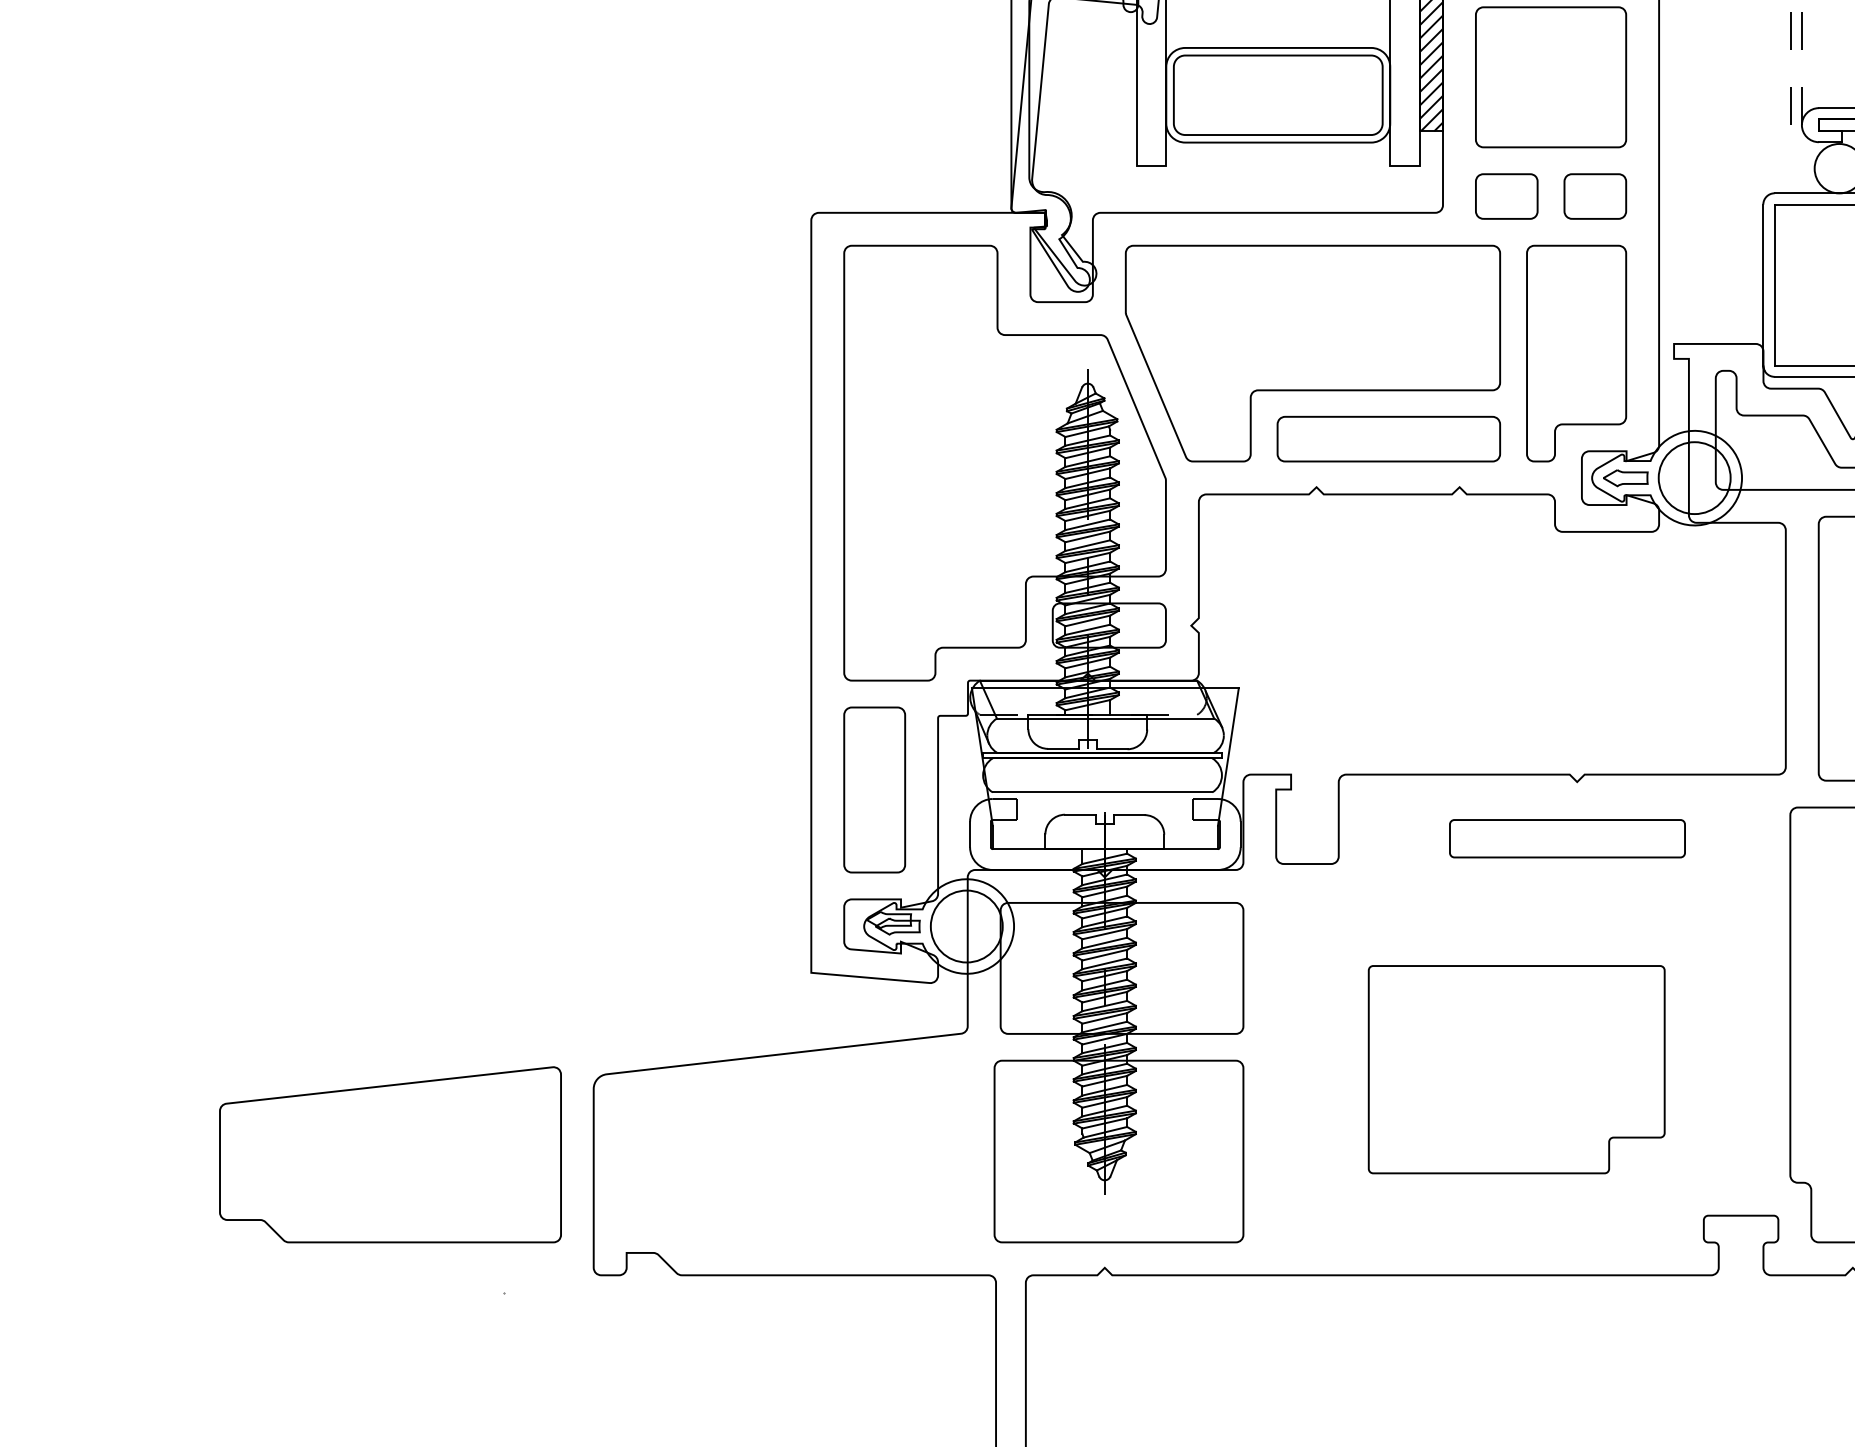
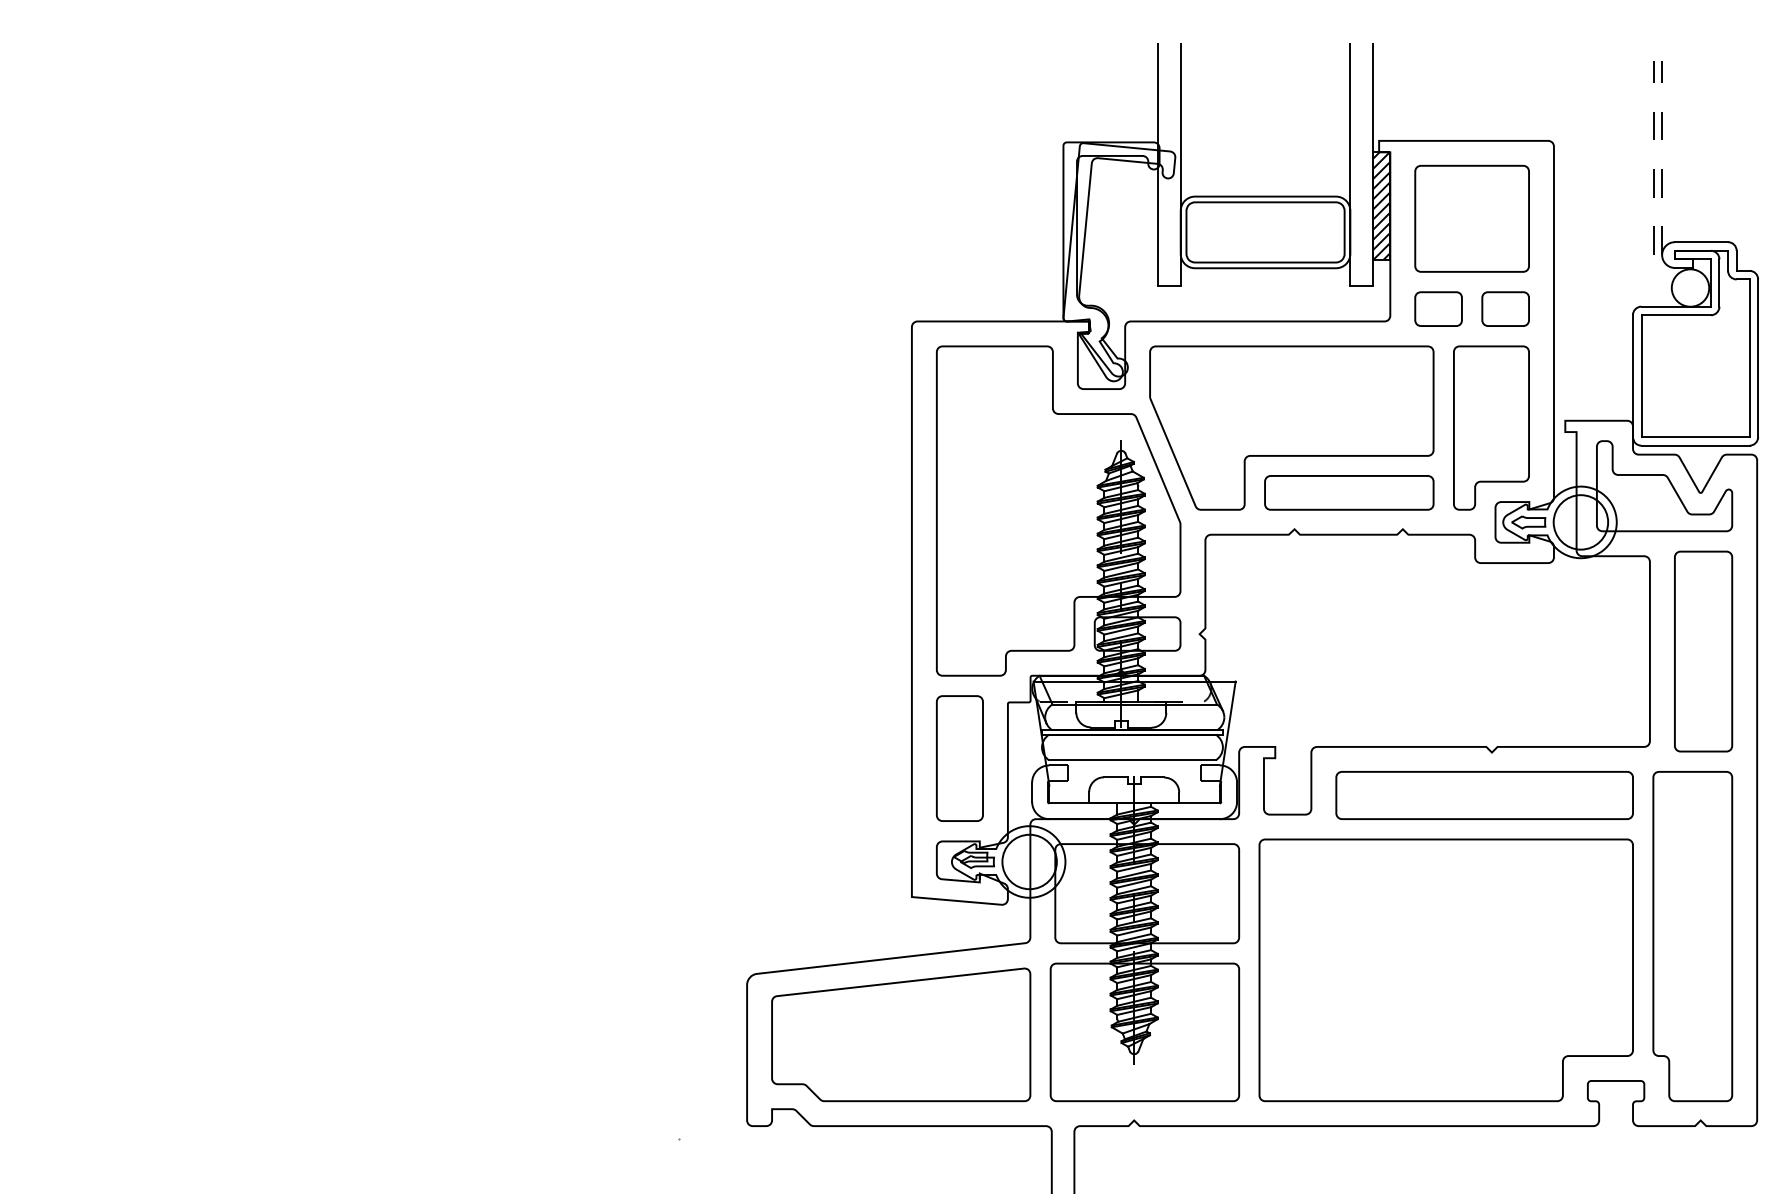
part: (1567, 838) -> (1484, 795), size x1.67
part: (1515, 1069) -> (1445, 970), size x1.67
part: (390, 1154) -> (901, 1034), moved

